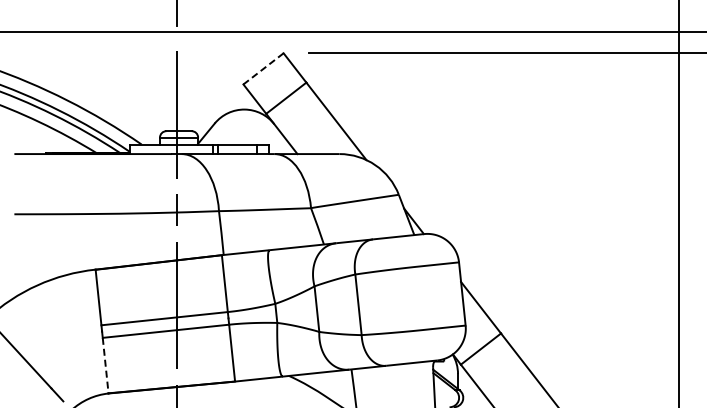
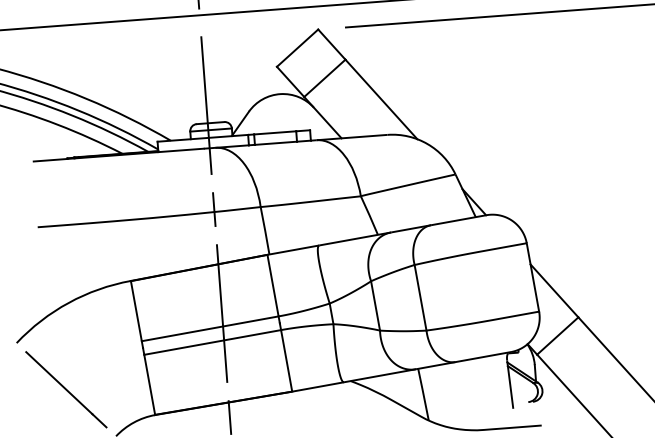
line: (263, 69) -> (297, 48), dashed -> solid
line: (105, 365) -> (149, 384), dashed -> solid

